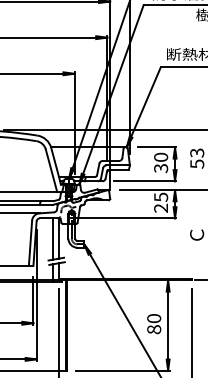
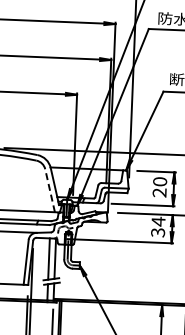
text: (161, 168) -> (160, 192), 30 -> 20
line: (51, 170) -> (50, 190), solid -> dashed
text: (161, 202) -> (158, 226), 25 -> 34

